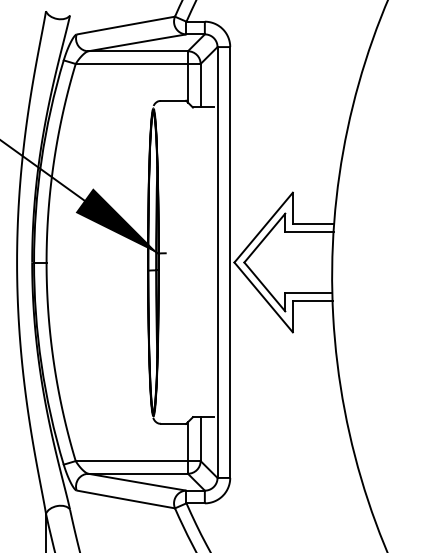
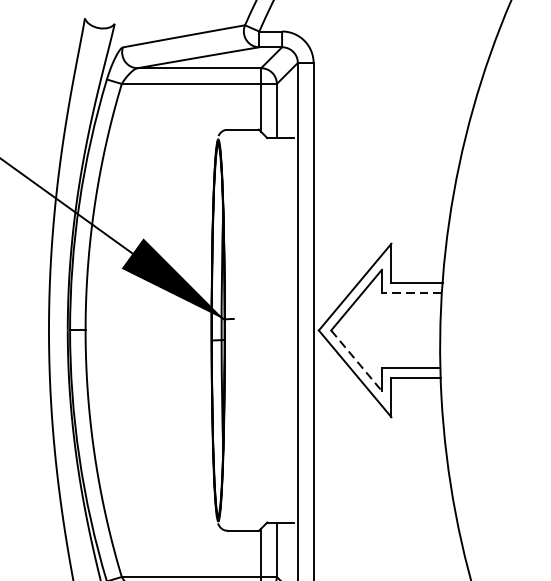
line: (308, 232) -> (410, 293), solid -> dashed
line: (264, 286) -> (356, 360), solid -> dashed

